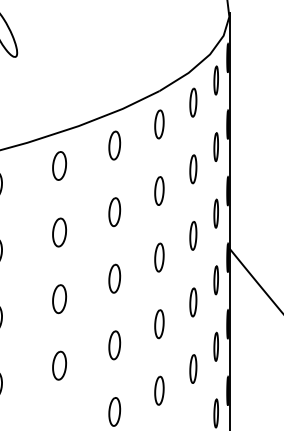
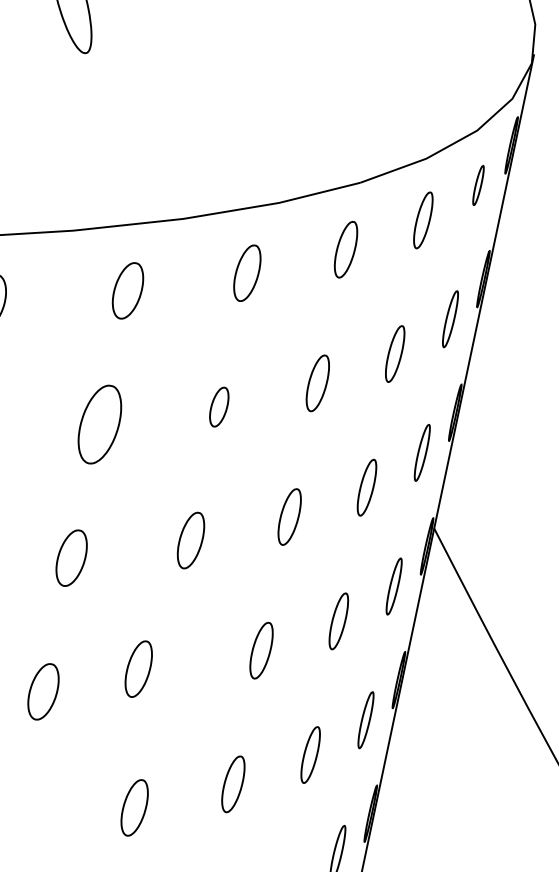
part: (215, 80) -> (477, 185), size x0.7
part: (114, 212) -> (218, 407), size x0.7
part: (59, 232) -> (99, 424), size x1.4
part: (114, 345) -> (138, 669), moved

